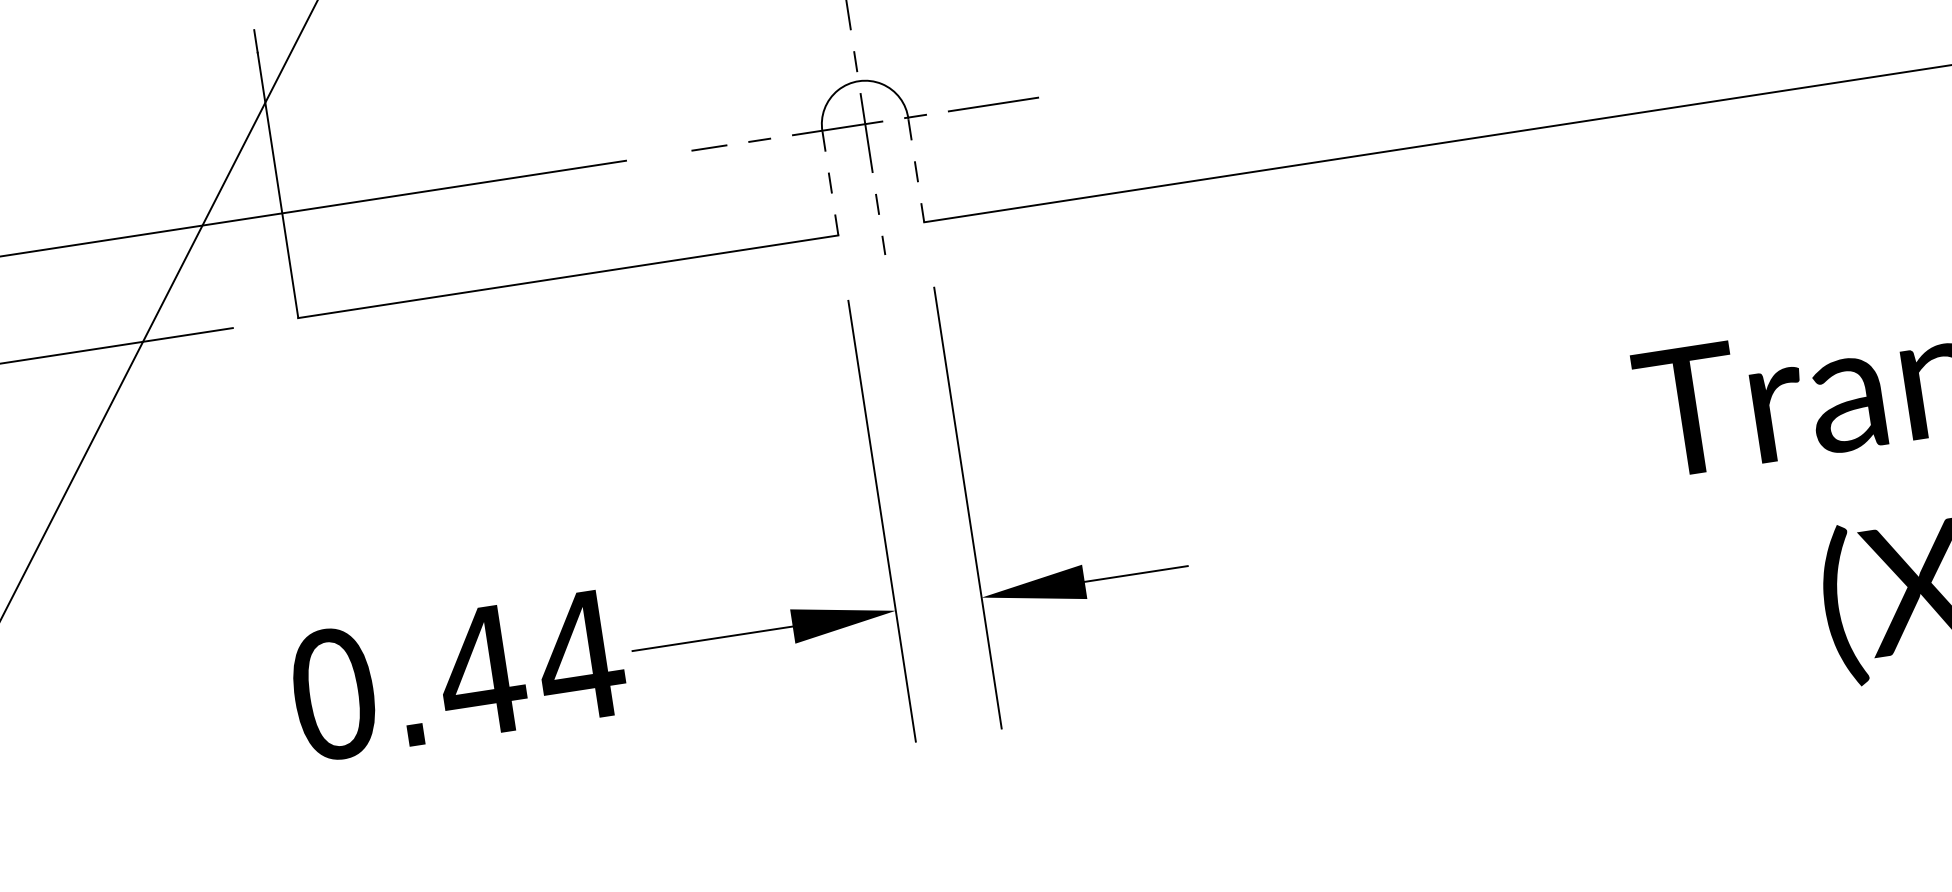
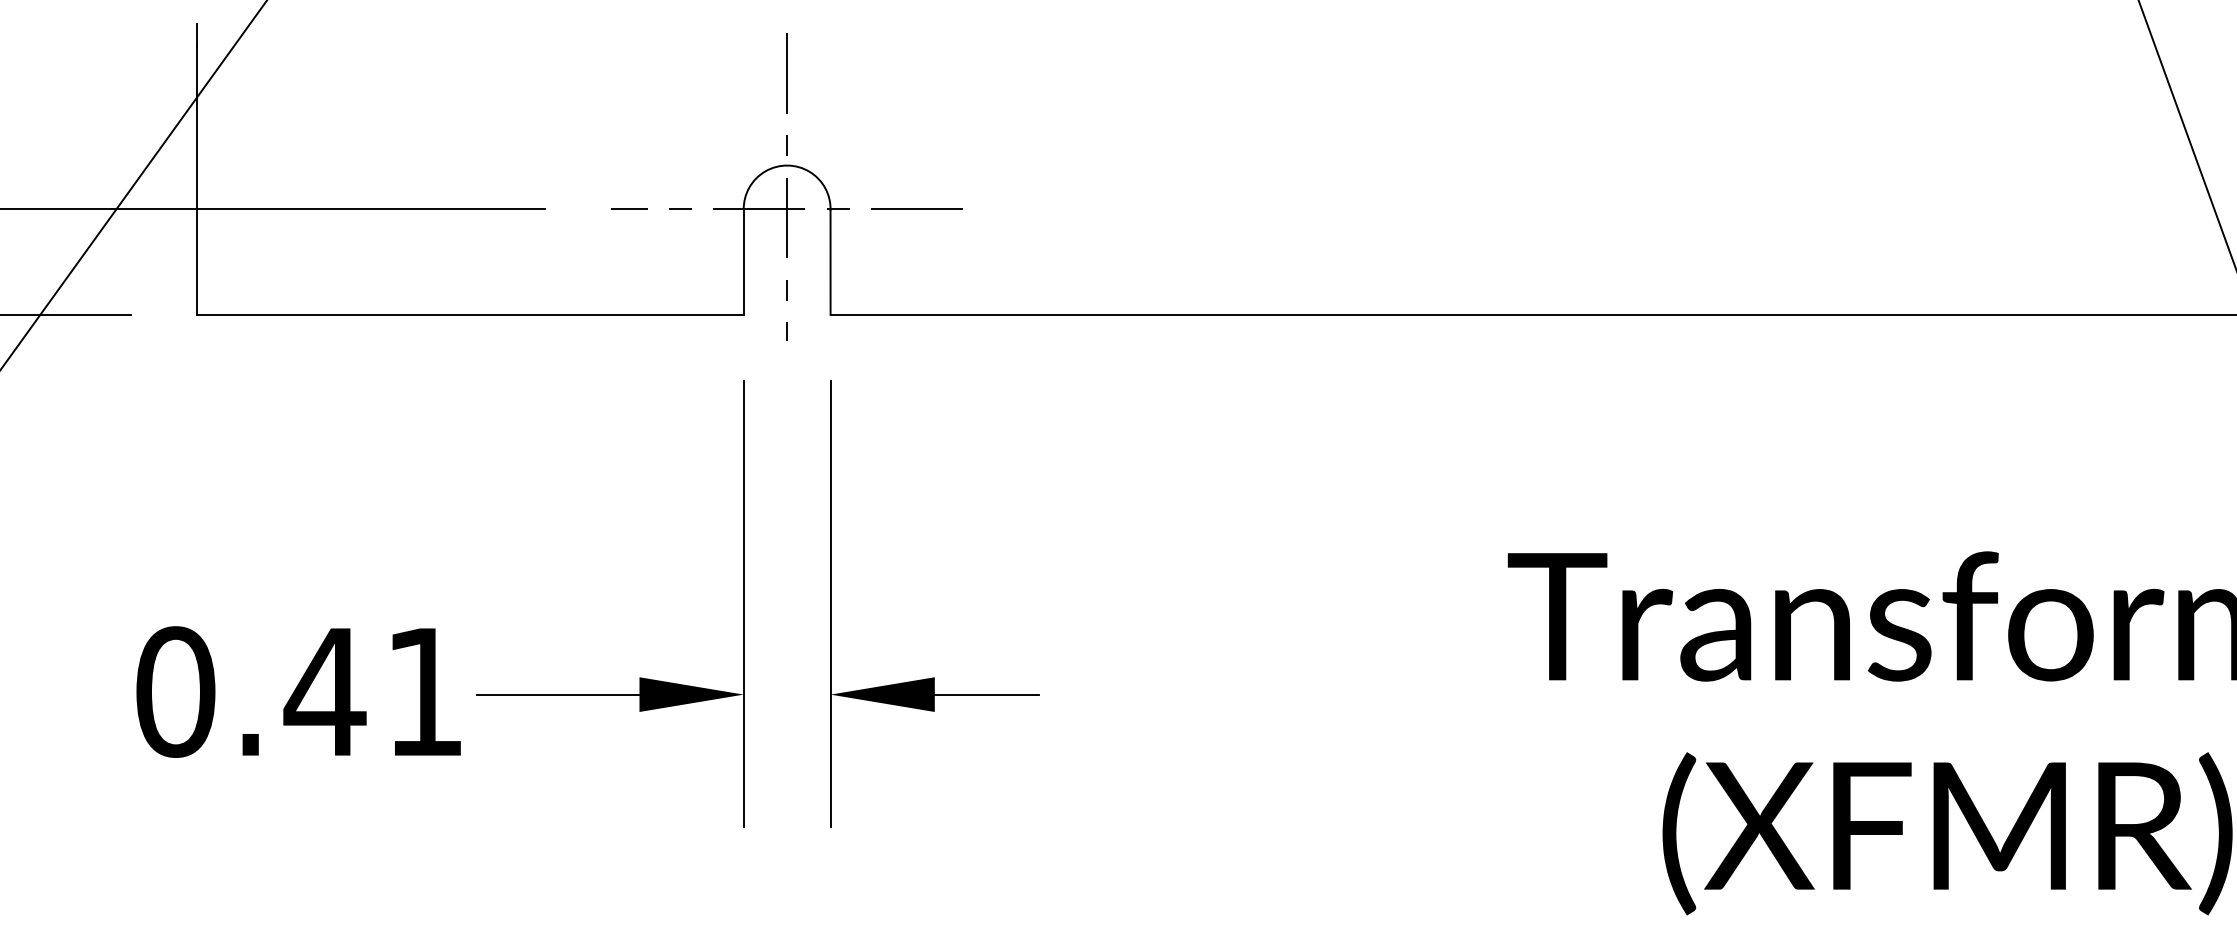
line: (916, 171) -> (830, 263), dashed -> solid
line: (830, 182) -> (743, 261), dashed -> solid
text: (579, 655) -> (424, 691), 0.44 -> 0.41

